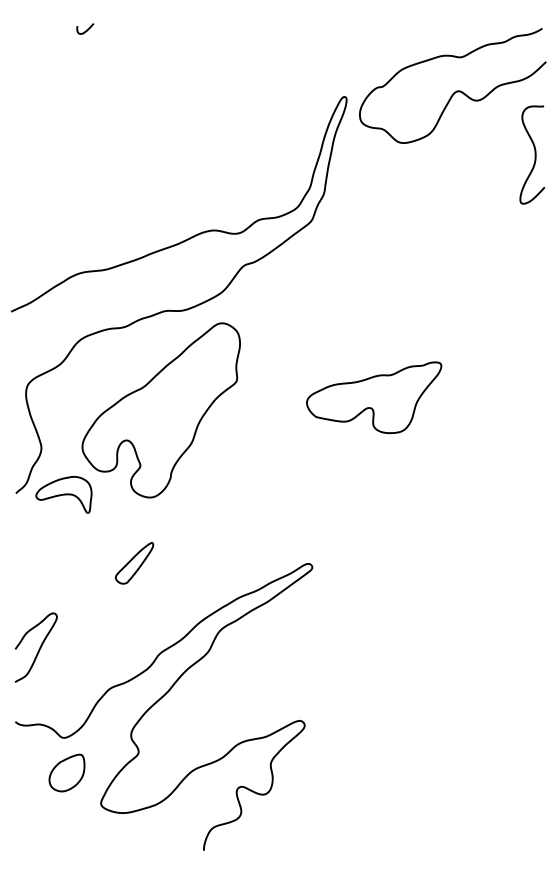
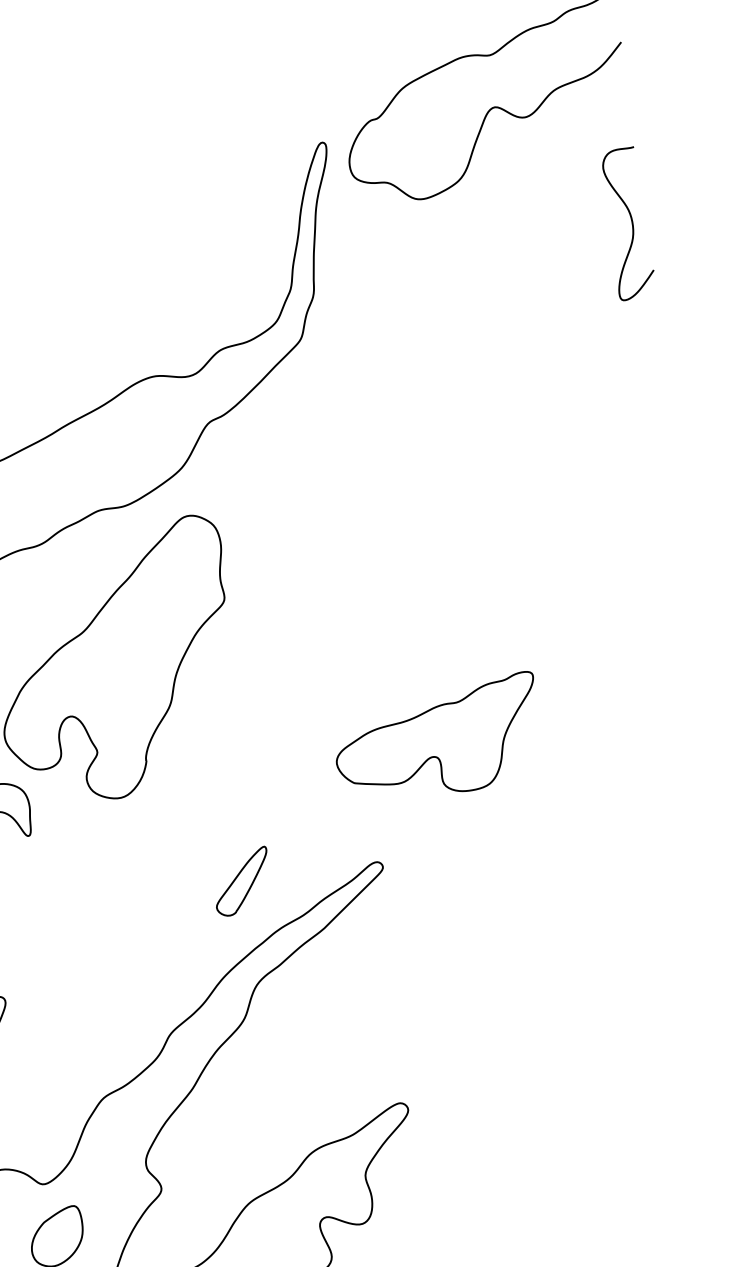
curve: (534, 154) -> (630, 222), moved
part: (374, 397) -> (438, 739), moved
part: (134, 563) -> (242, 882), moved

